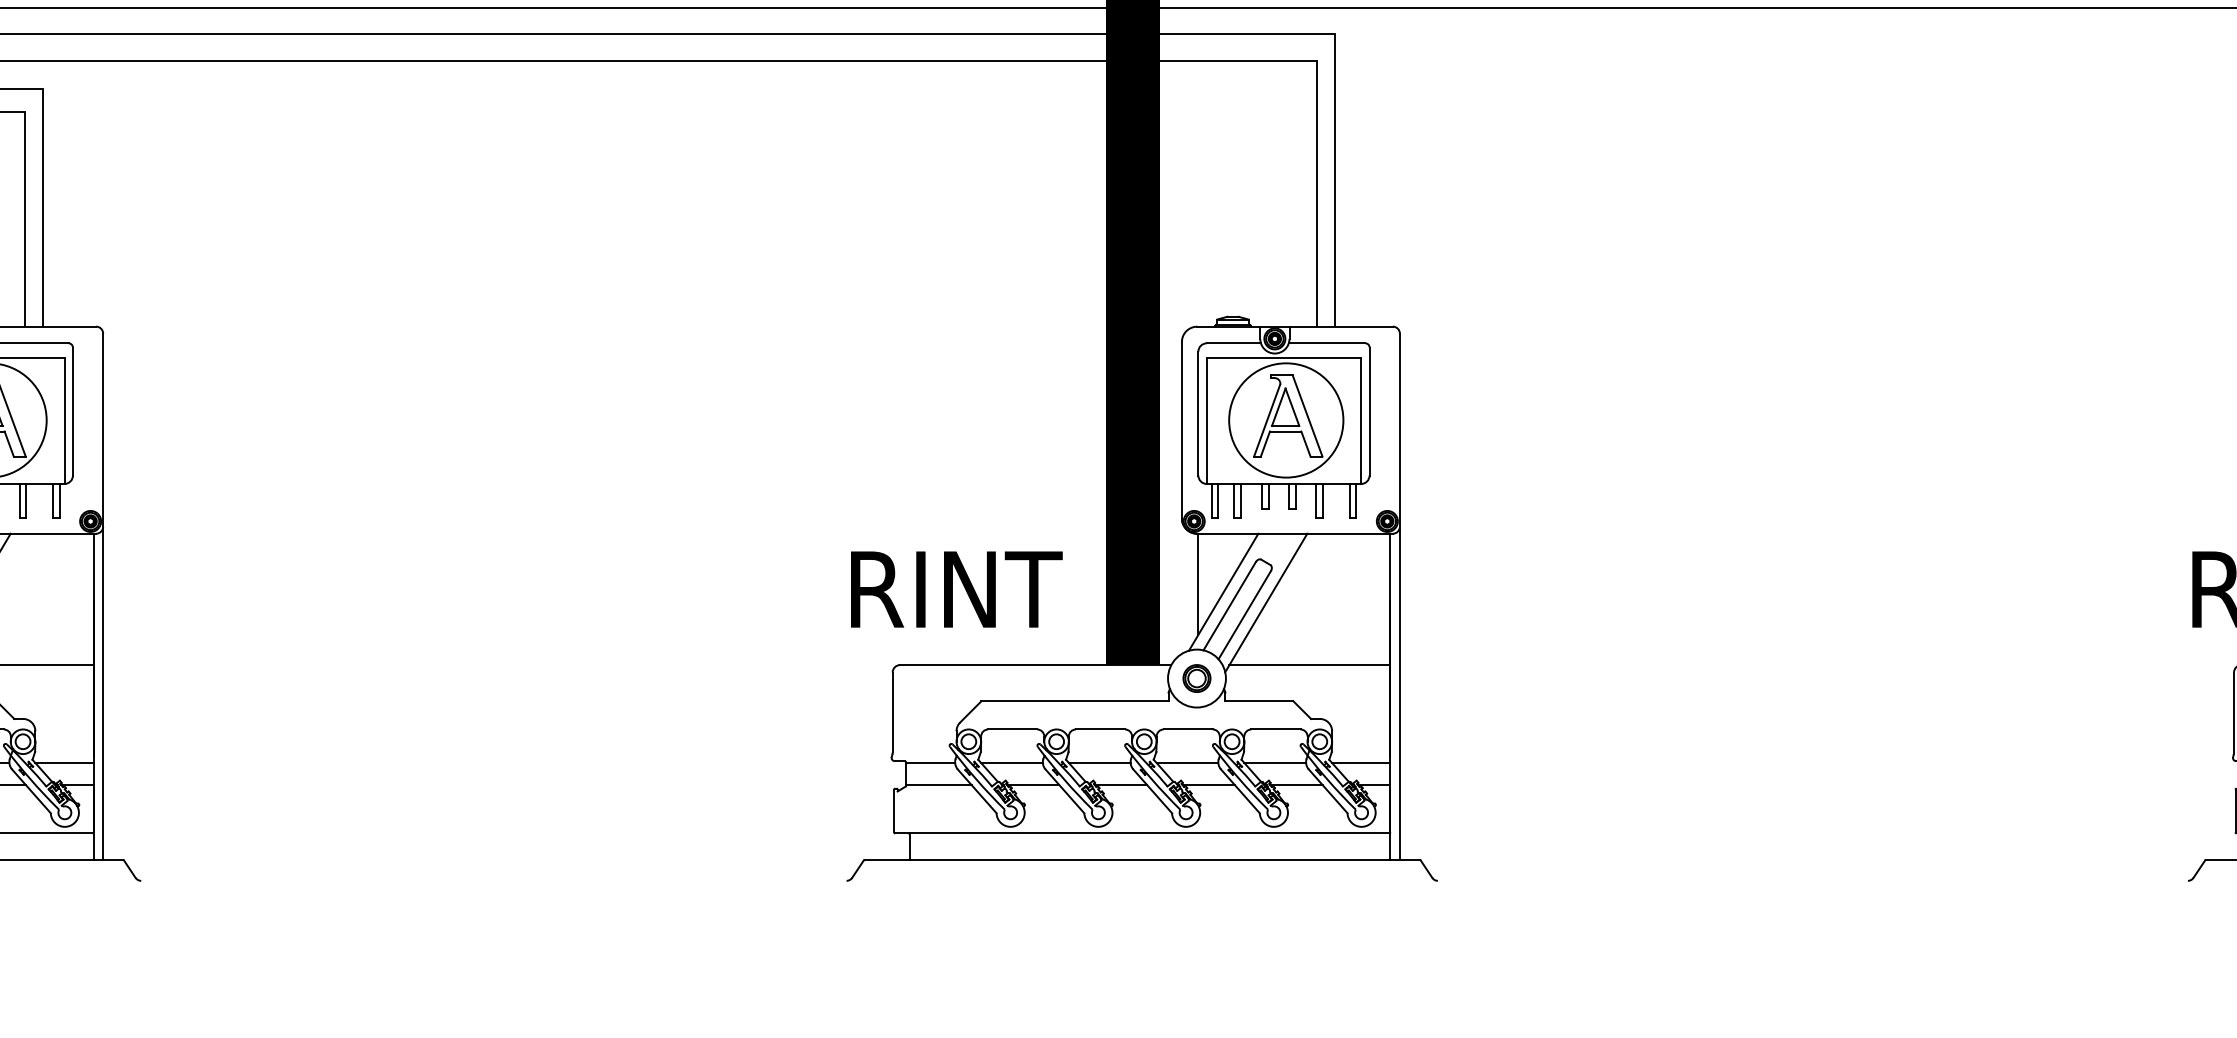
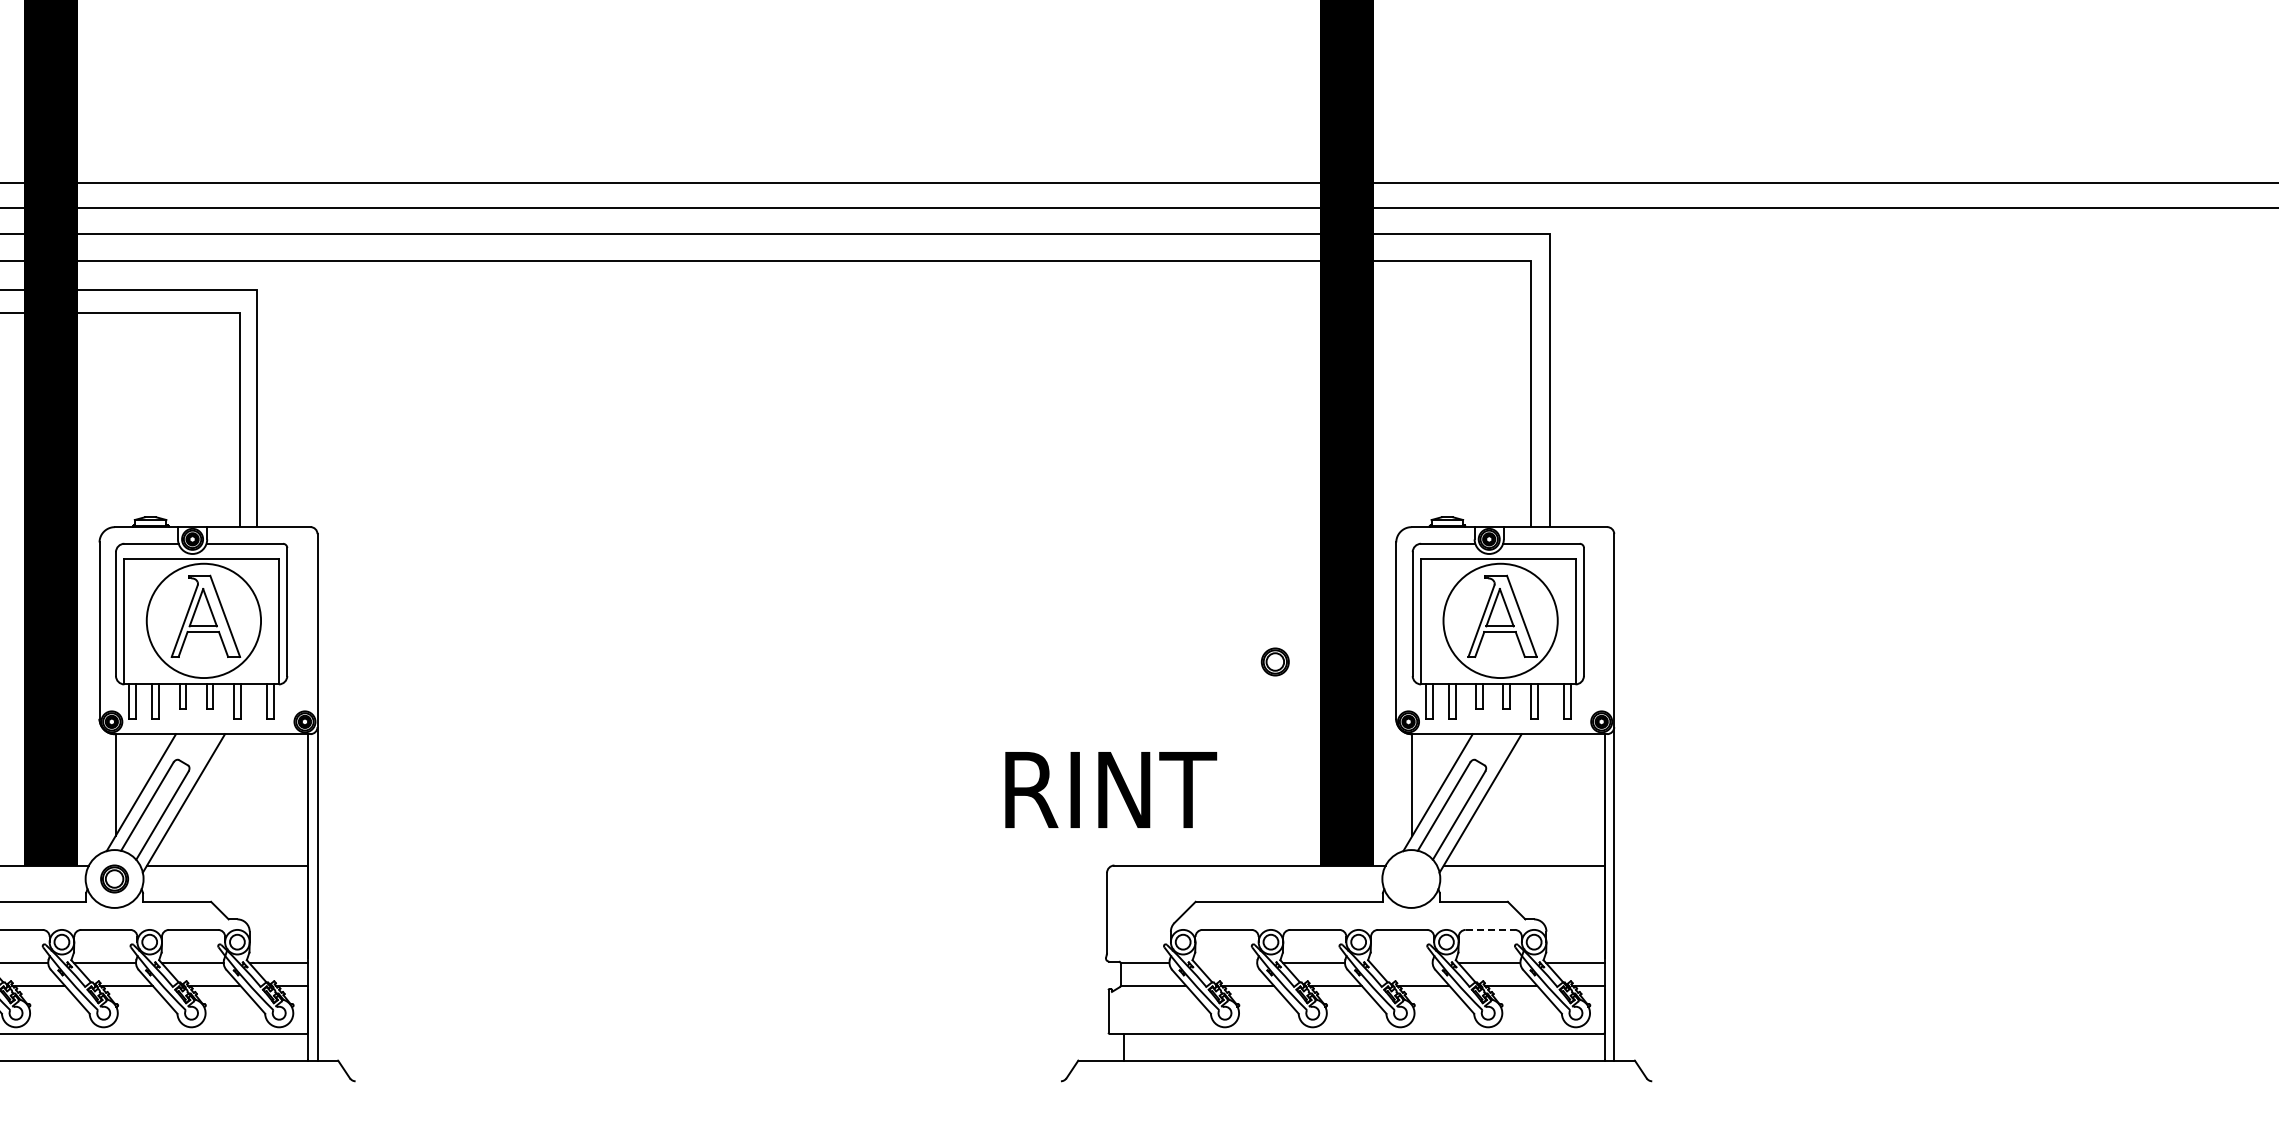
text: (957, 589) -> (1111, 789), moved
part: (1196, 678) -> (1274, 661), moved
line: (1276, 729) -> (1490, 929), solid -> dashed
line: (1012, 763) -> (1226, 963), removed
line: (1187, 763) -> (1401, 963), removed

